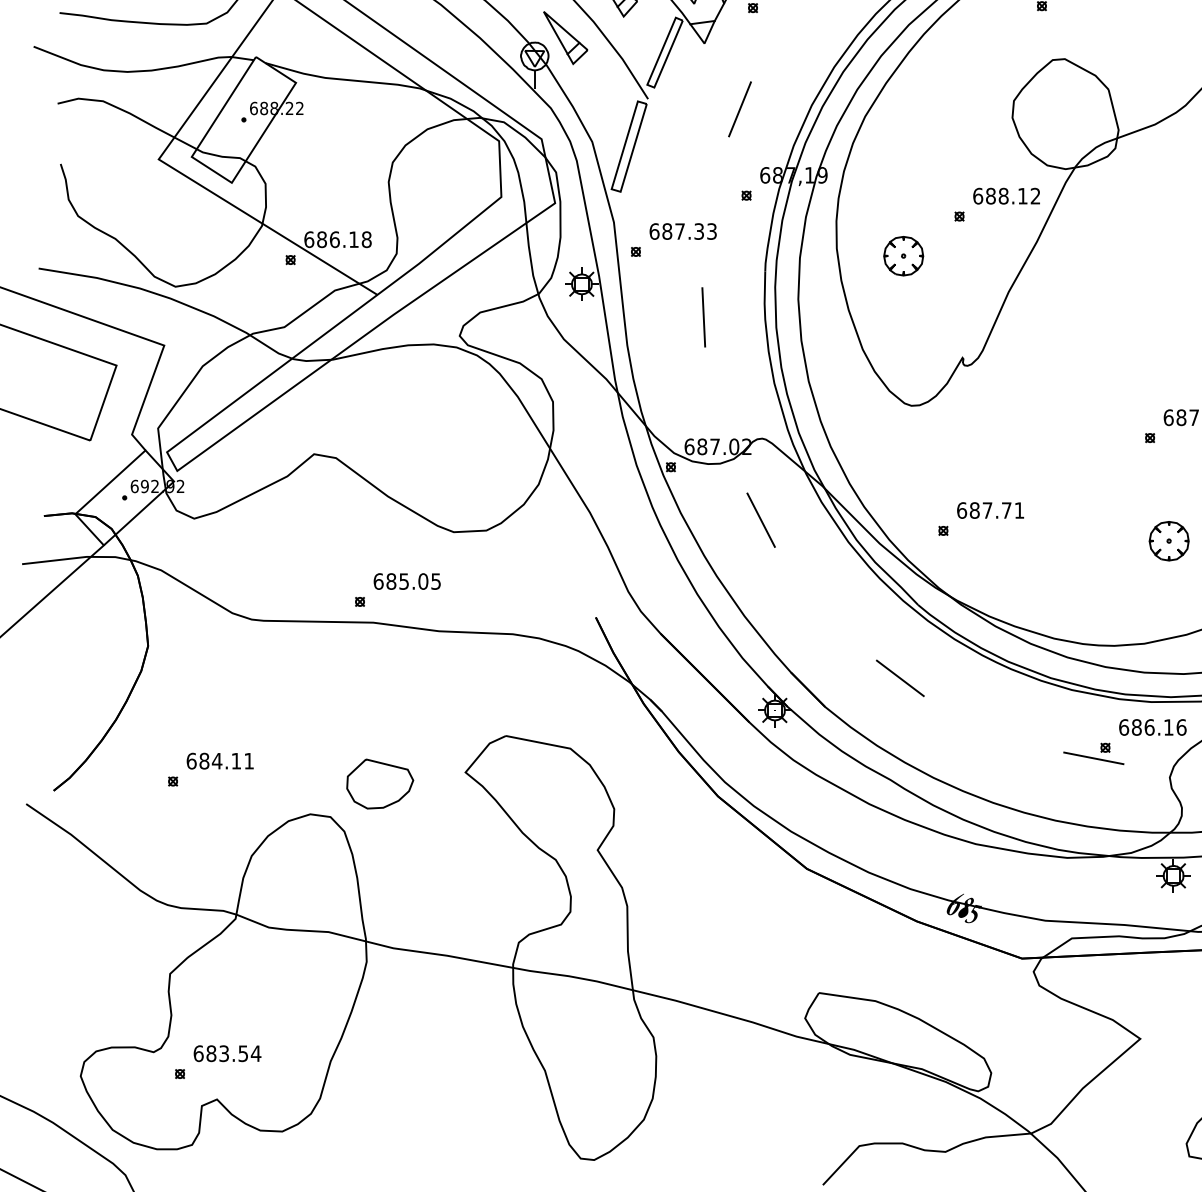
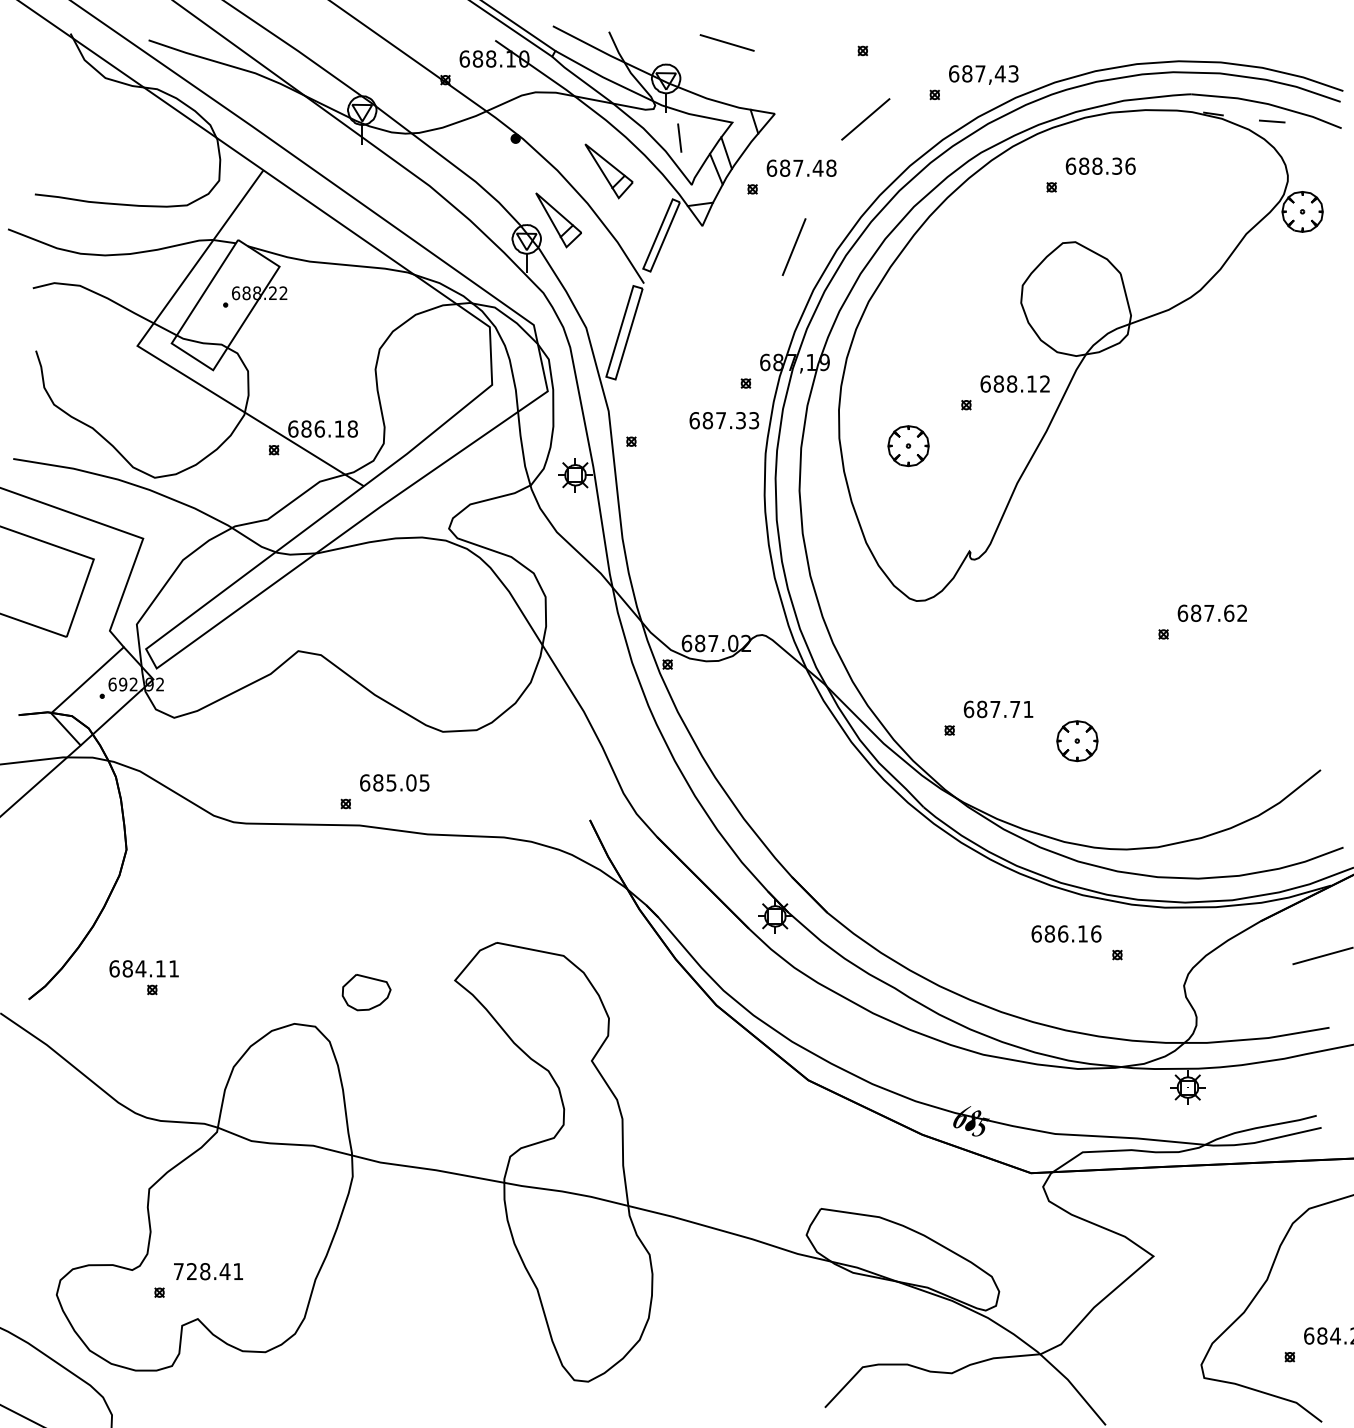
line: (739, 108) -> (793, 246), moved
text: (683, 231) -> (724, 420), moved
line: (703, 317) -> (701, 509), removed
line: (760, 519) -> (760, 718), removed
part: (1169, 541) -> (1077, 741), moved
line: (899, 677) -> (904, 882), removed
text: (1152, 727) -> (1066, 933), moved
line: (1093, 757) -> (1105, 965), removed
text: (219, 760) -> (143, 968), moved
part: (379, 784) -> (366, 992), size x0.7
text: (227, 1053) -> (208, 1271), 683.54 -> 728.41

